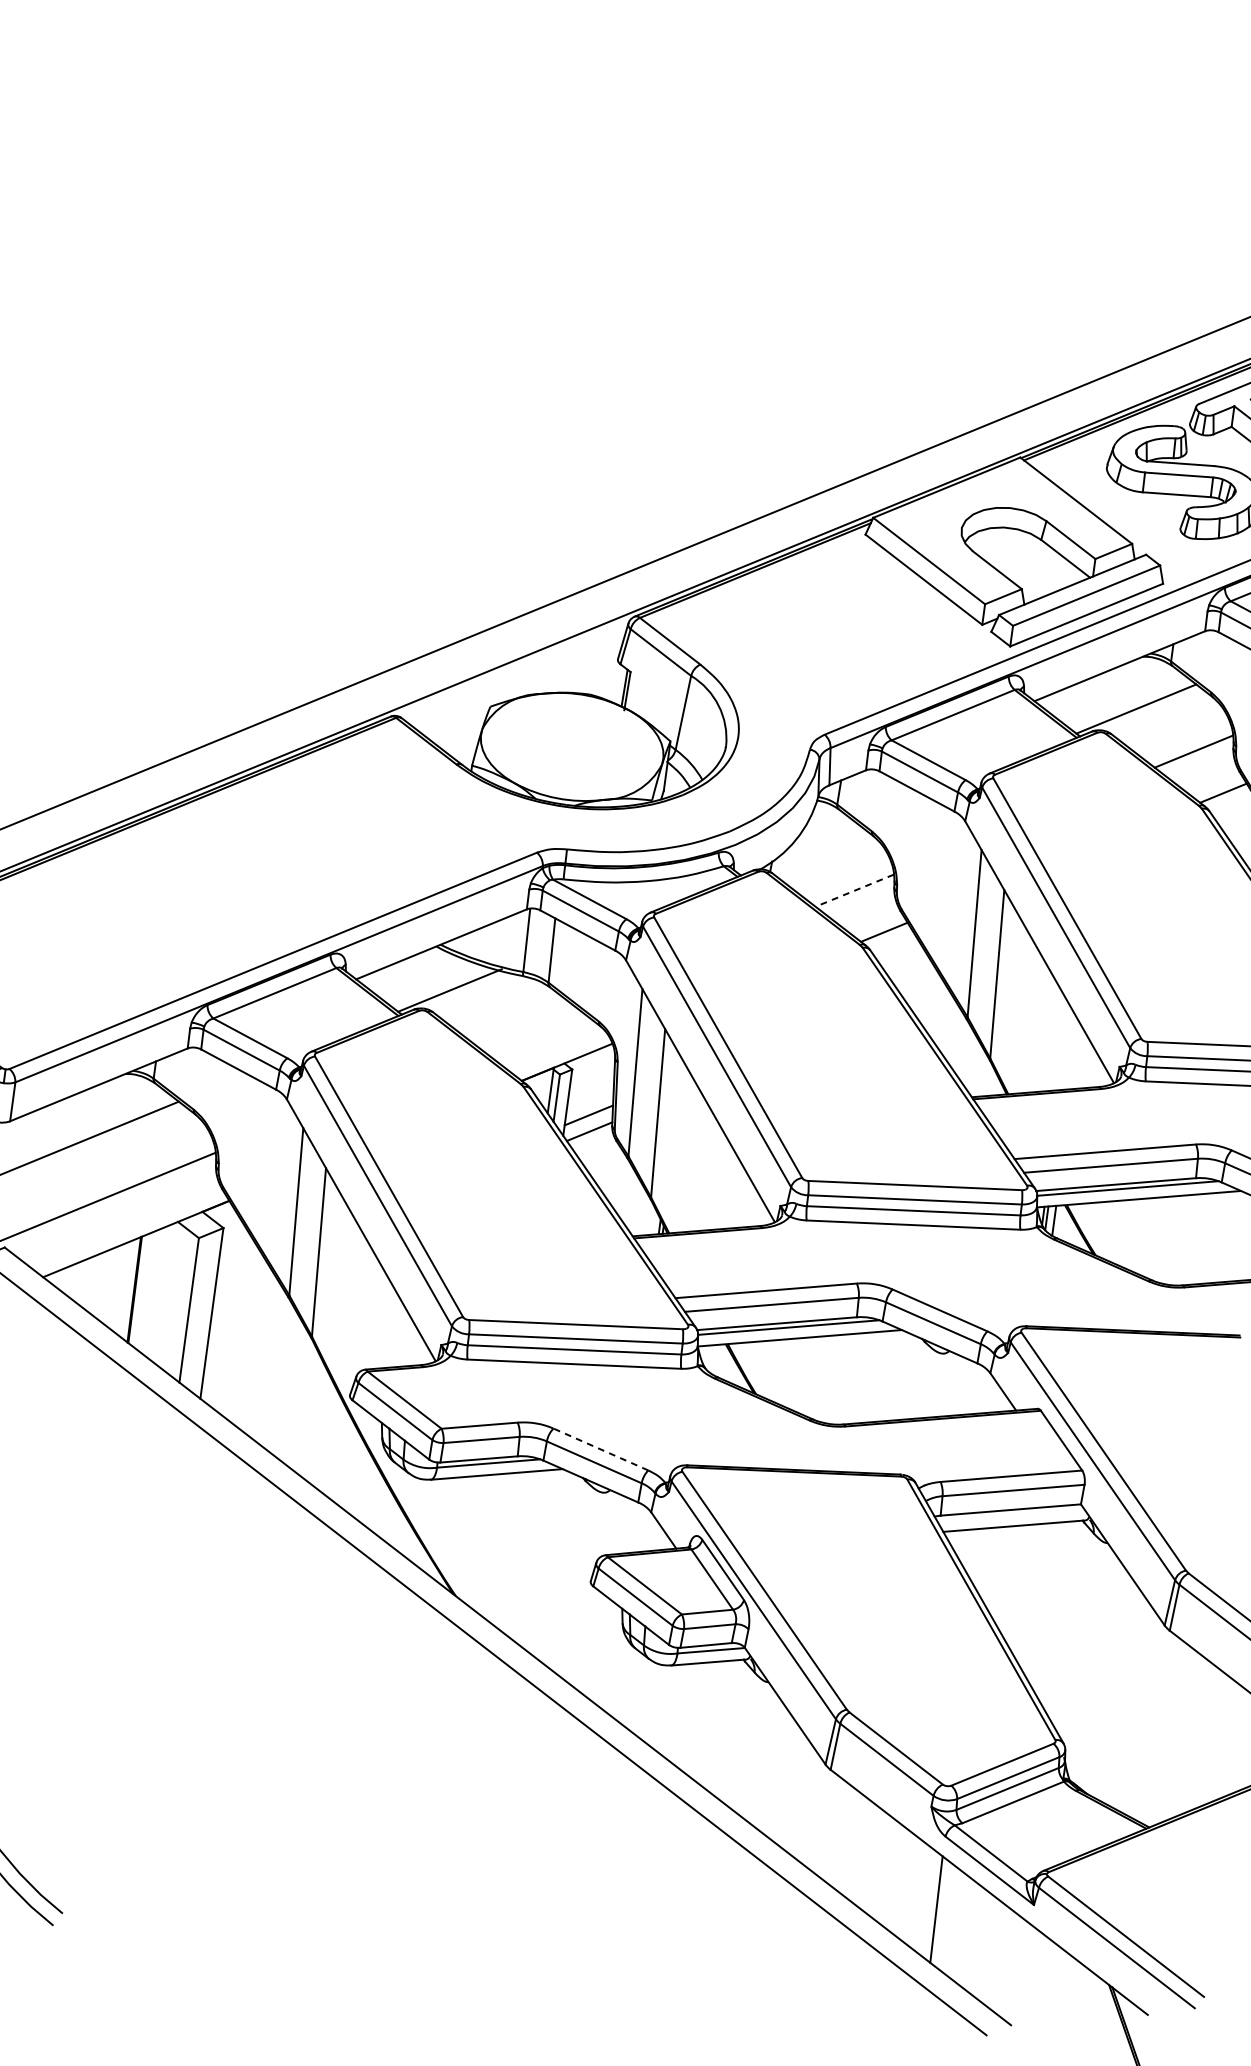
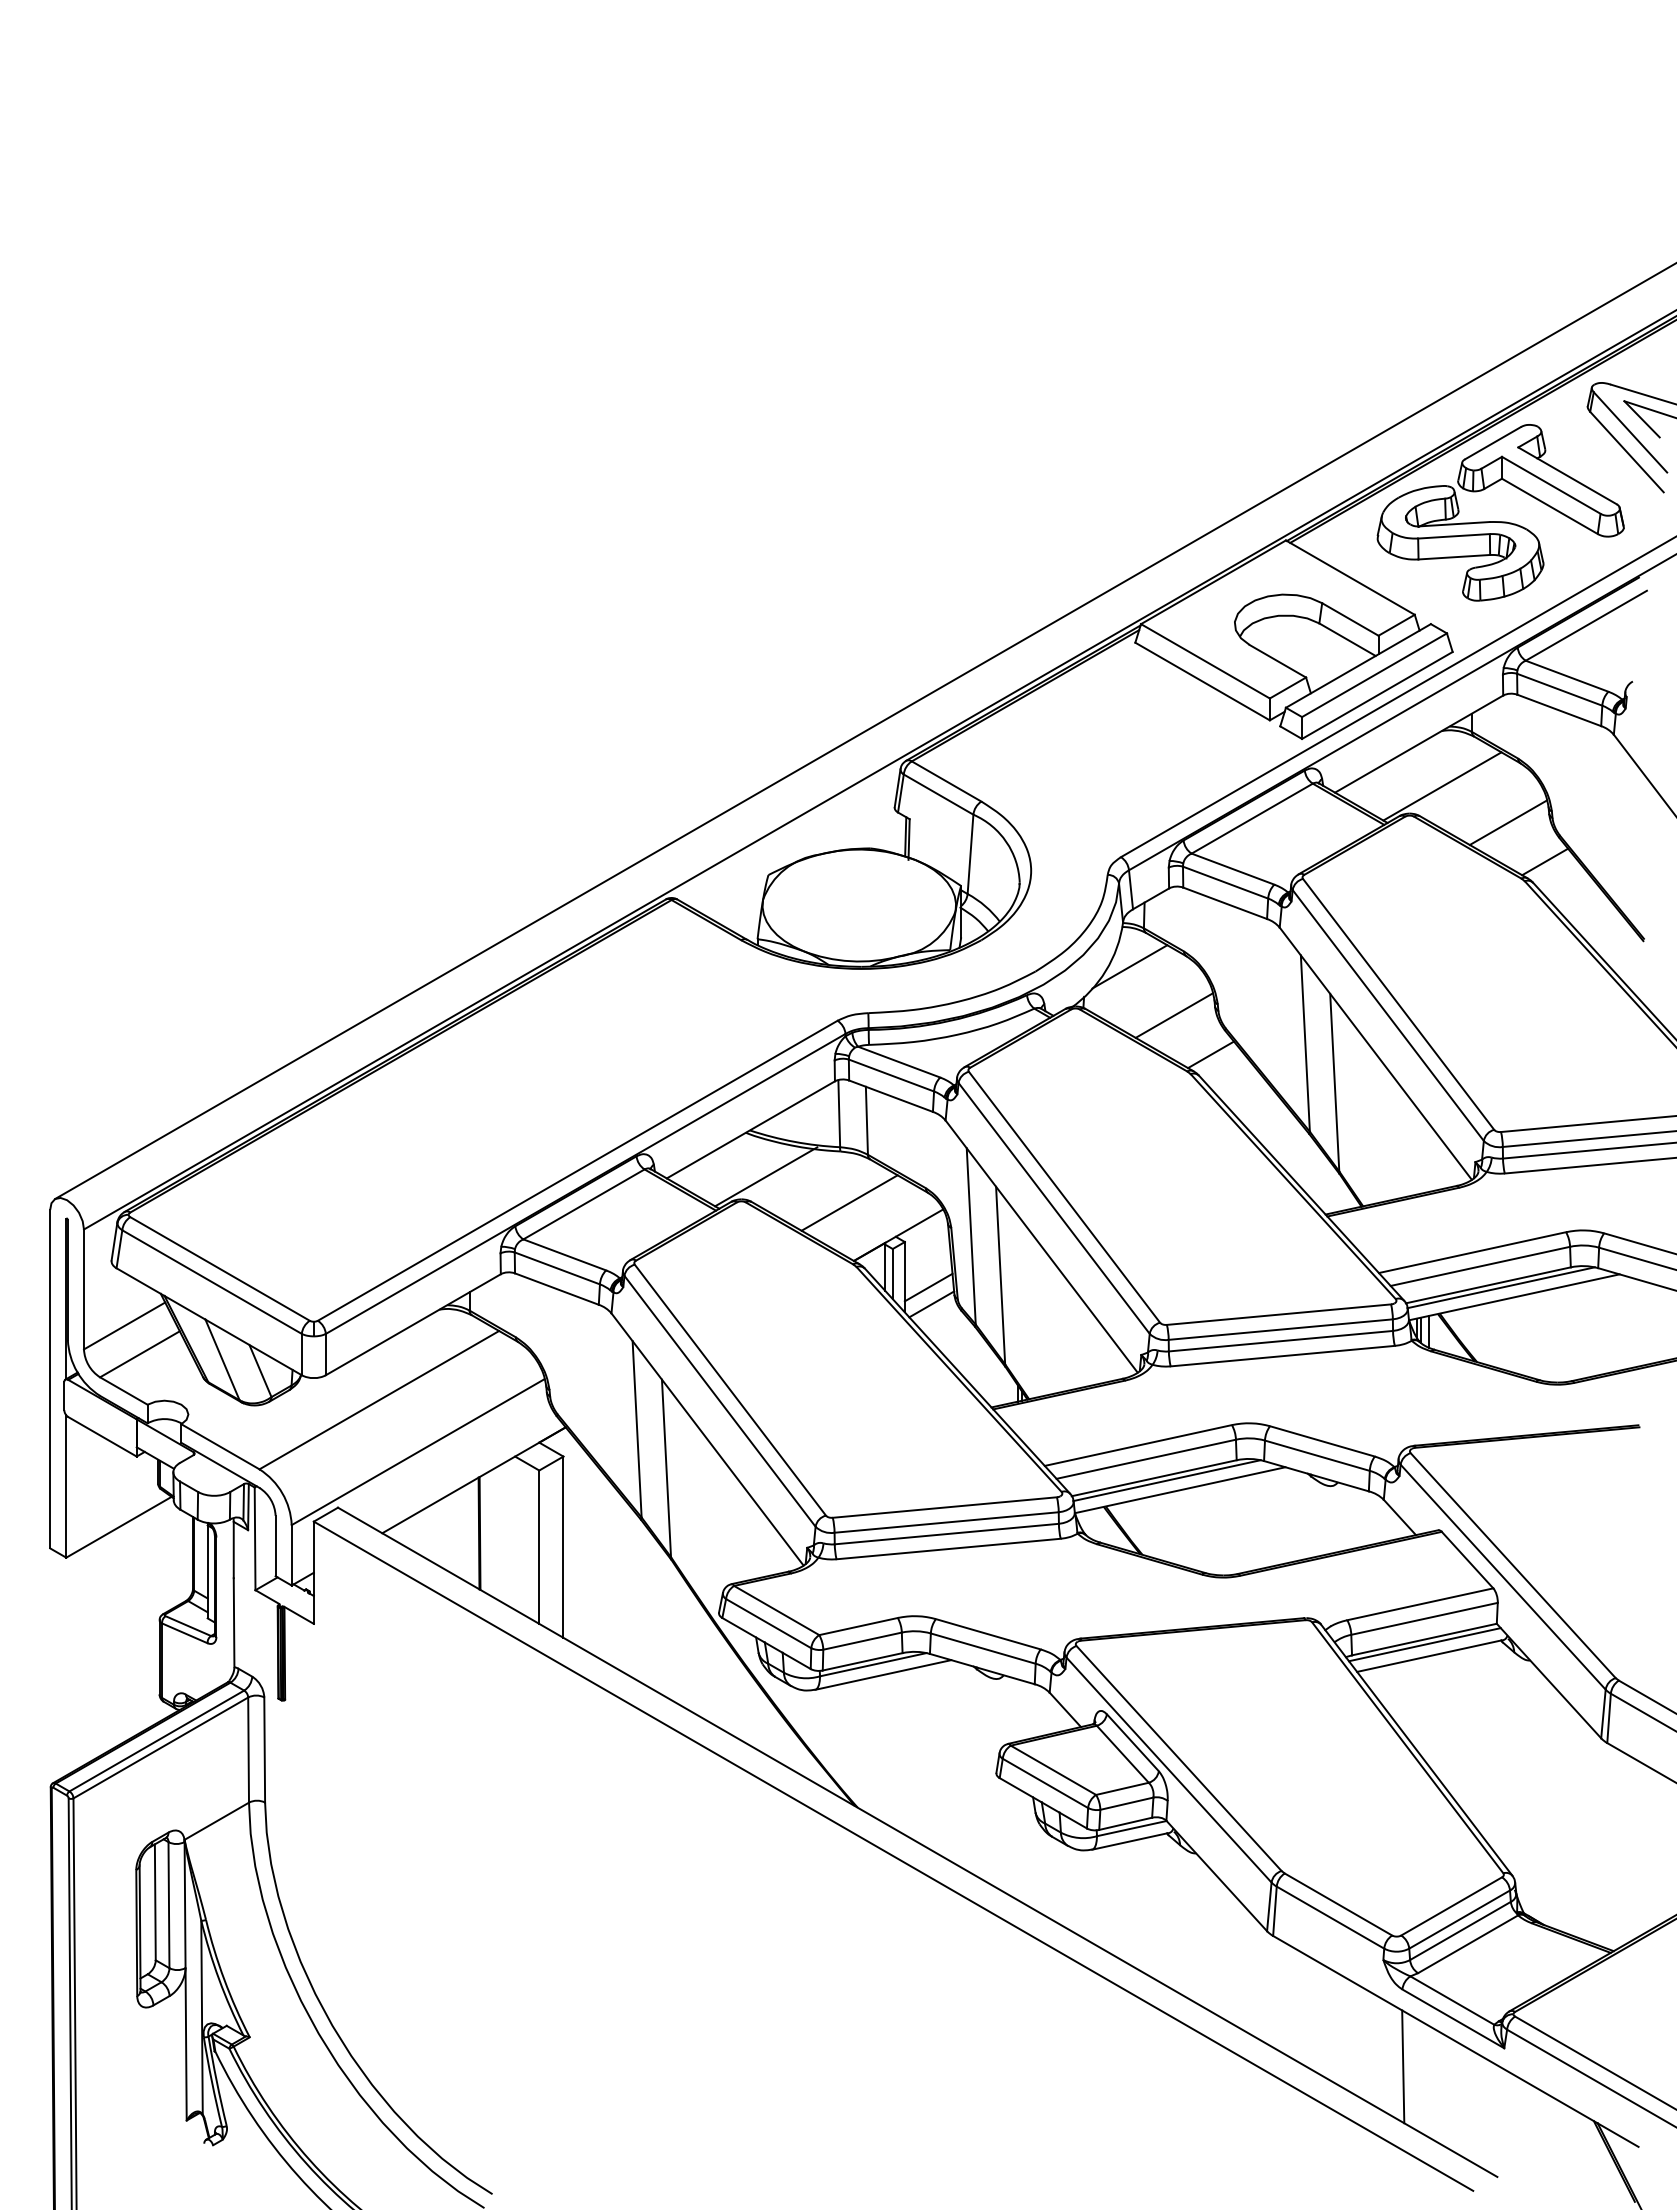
line: (818, 838) -> (1129, 966), added
line: (854, 890) -> (1174, 1015), dashed -> solid
line: (525, 1025) -> (849, 1202), added
line: (601, 1449) -> (988, 1634), dashed -> solid
line: (1010, 1514) -> (1424, 1644), added

